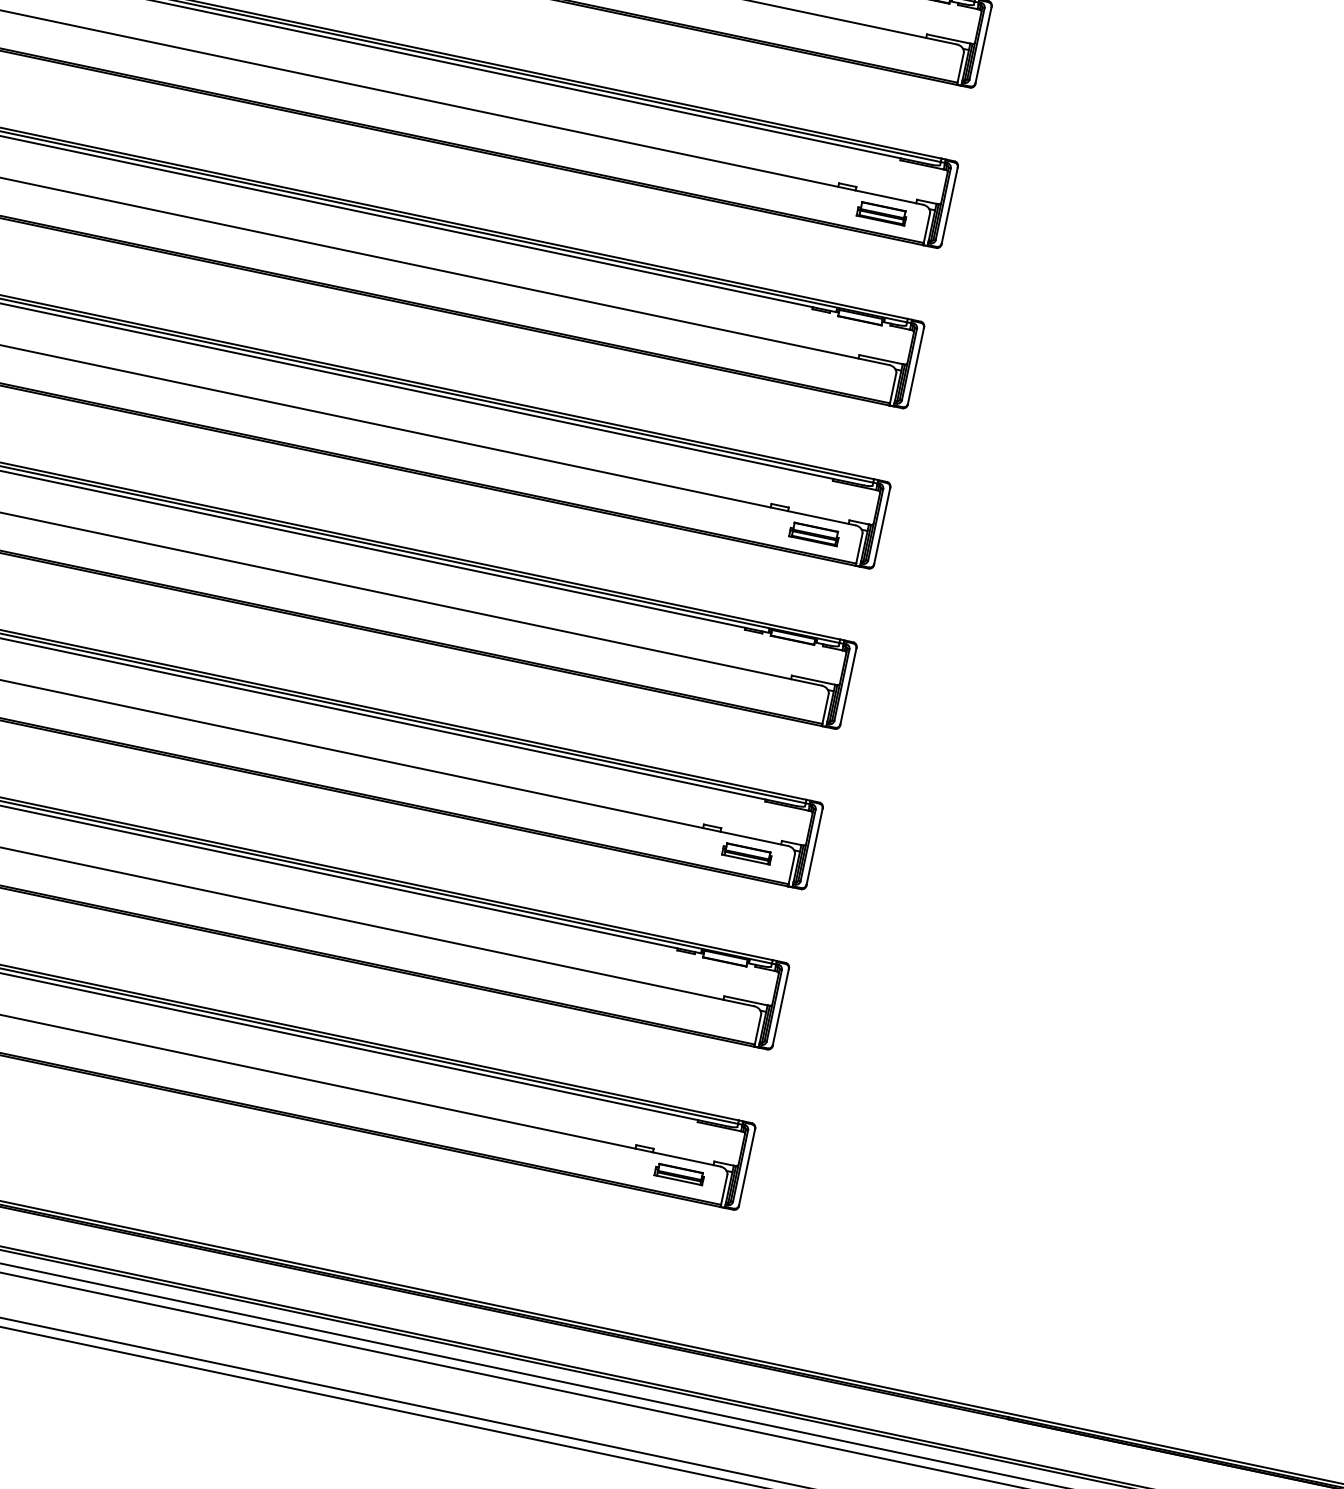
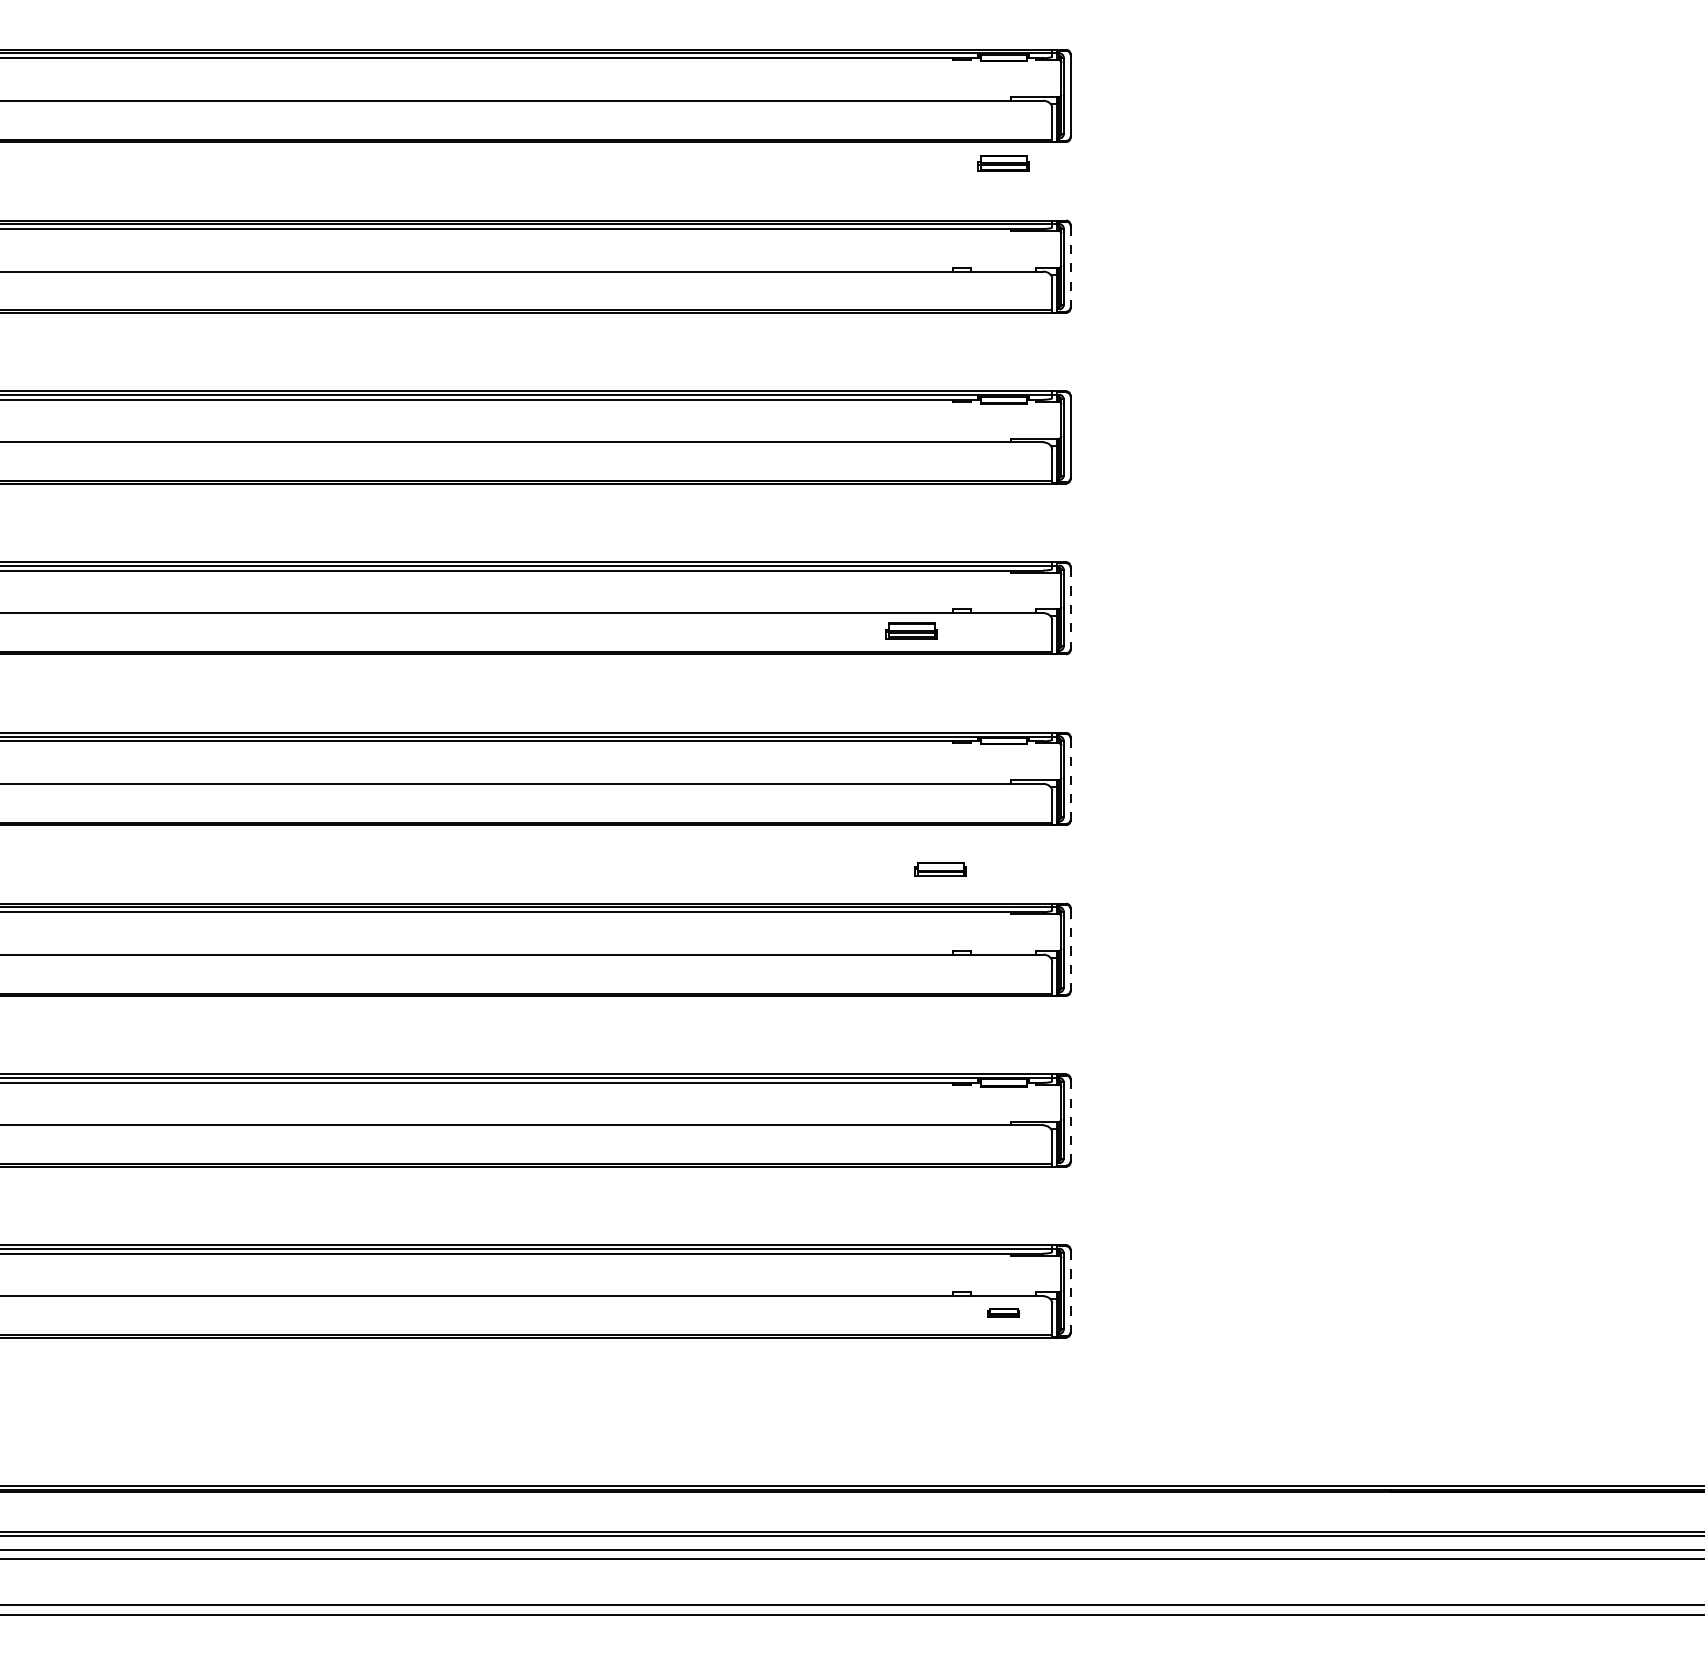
line: (949, 206) -> (1070, 267), solid -> dashed
part: (882, 213) -> (1003, 163), moved
line: (881, 526) -> (1070, 608), solid -> dashed
part: (814, 533) -> (911, 630), moved
line: (848, 686) -> (1070, 779), solid -> dashed
line: (814, 847) -> (1070, 950), solid -> dashed
part: (747, 853) -> (940, 869), moved
line: (780, 1007) -> (1070, 1121), solid -> dashed
line: (746, 1167) -> (1070, 1291), solid -> dashed
part: (679, 1173) -> (1003, 1312), size x0.6

